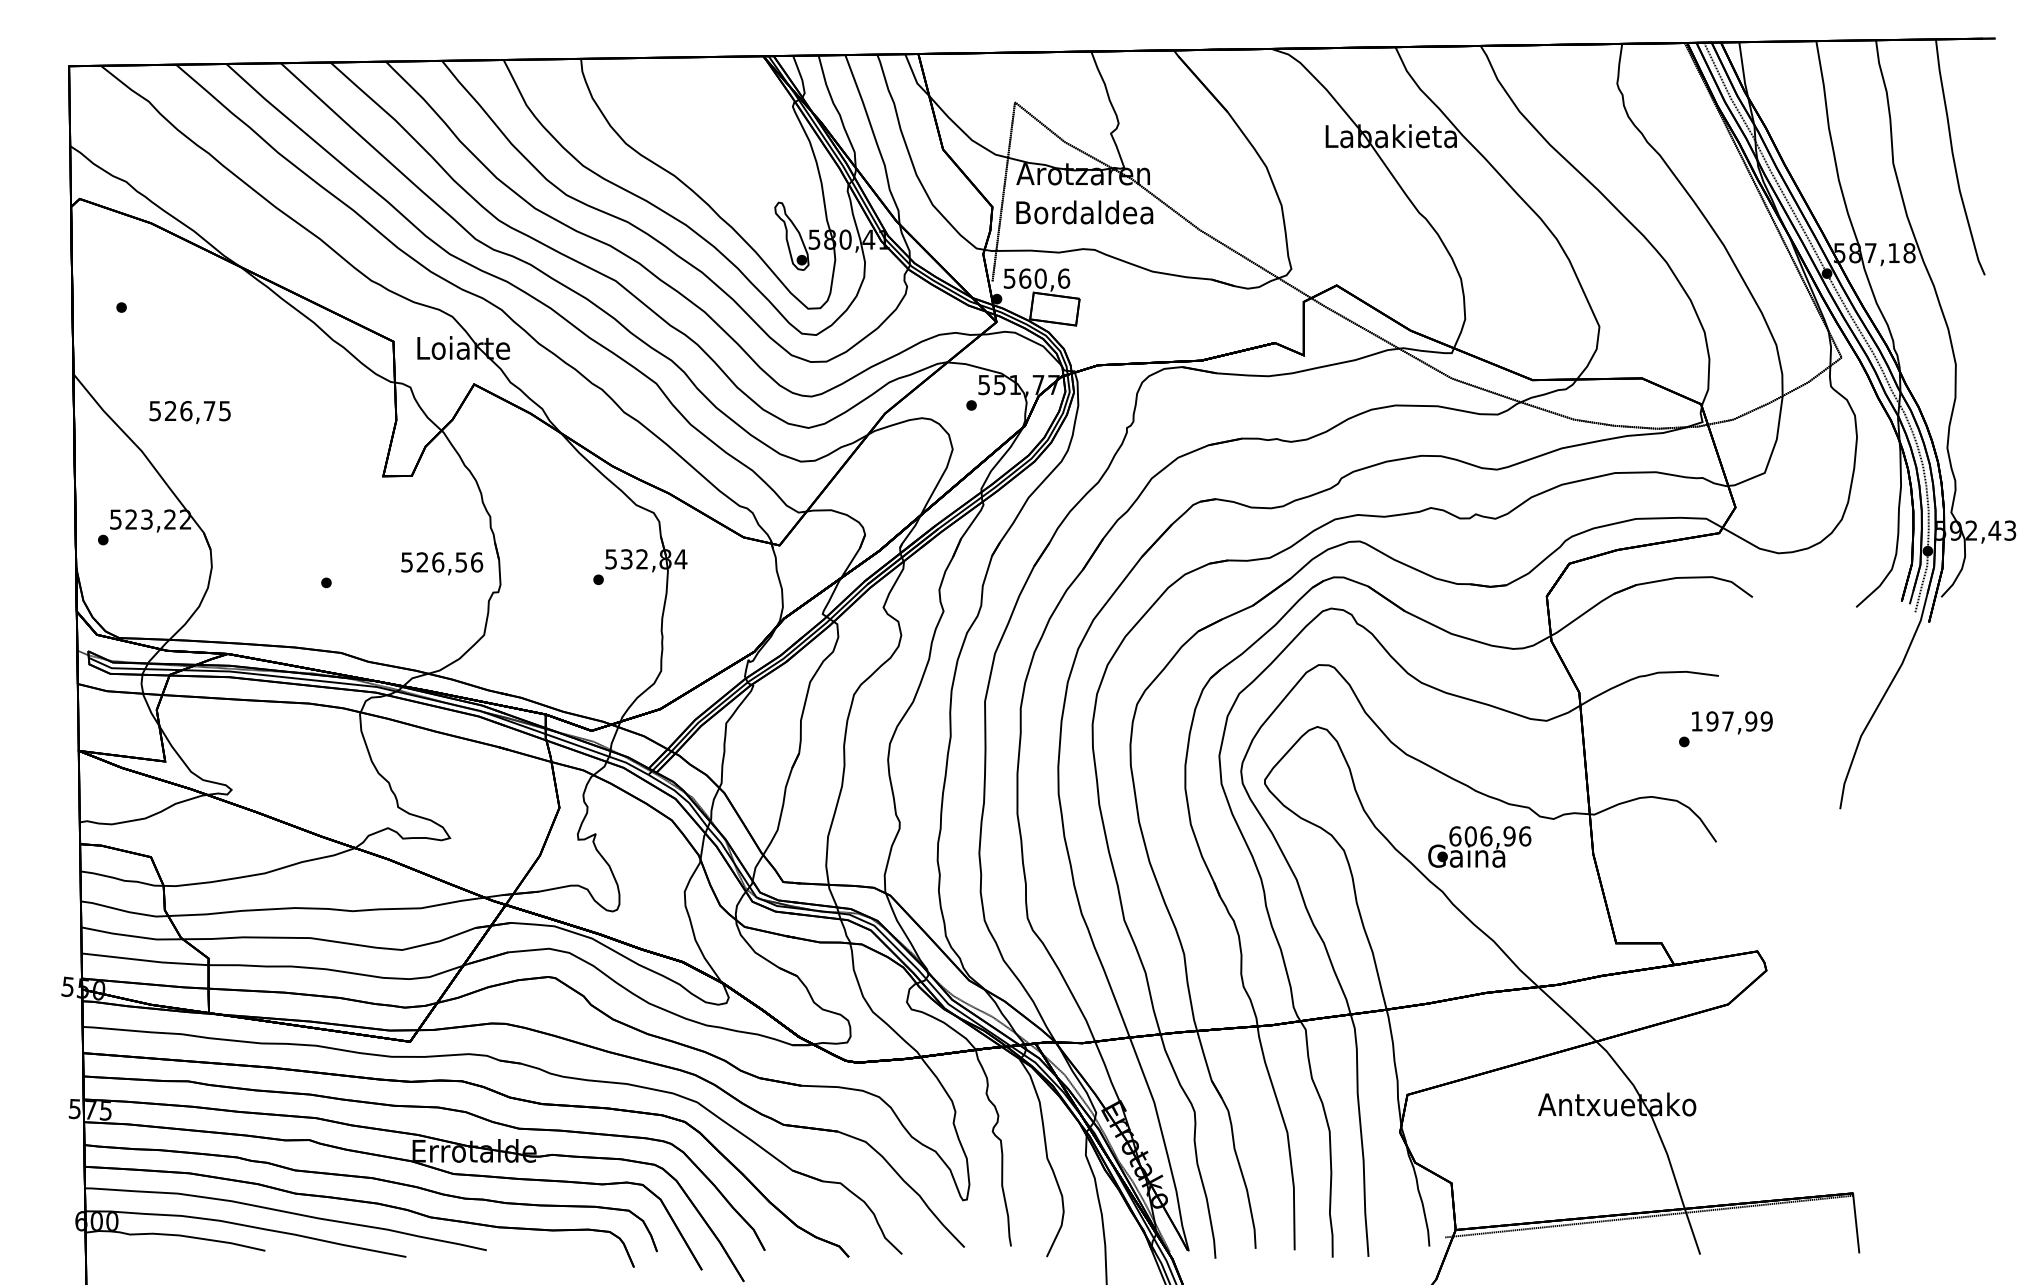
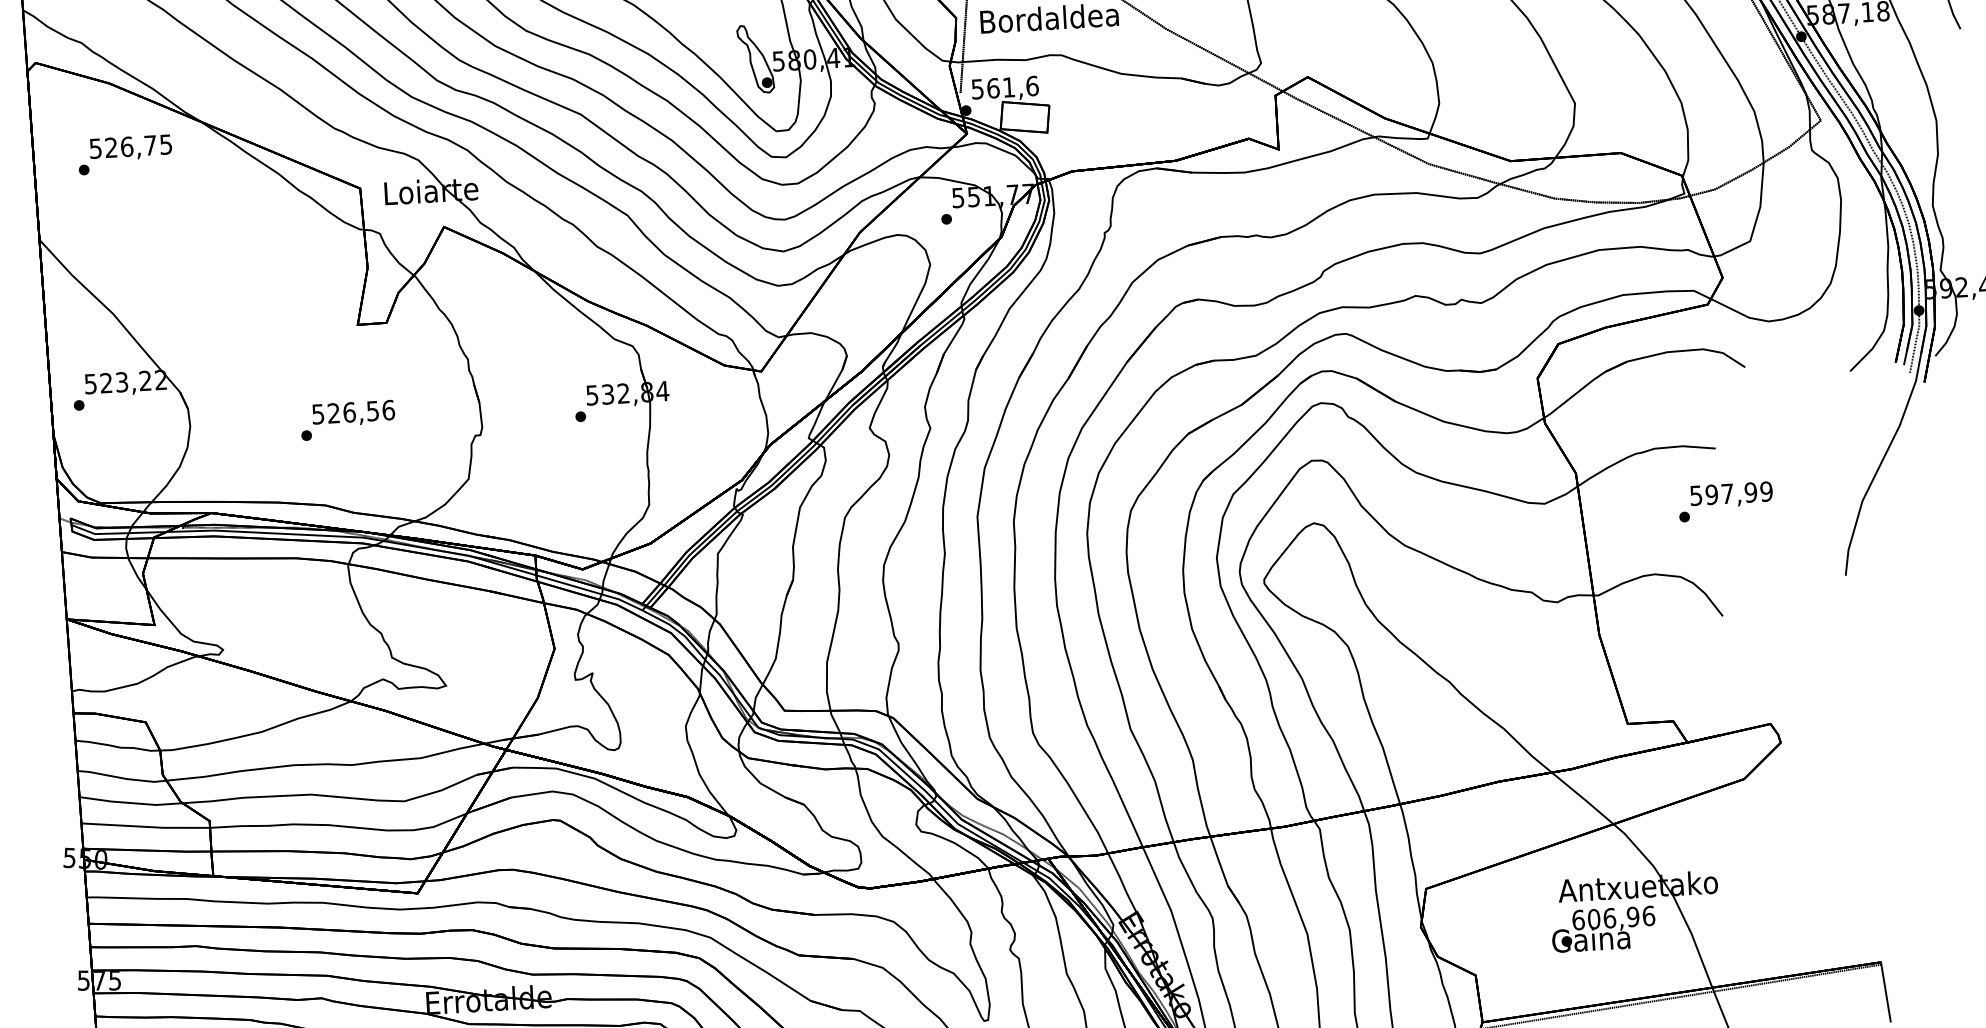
text: (1040, 278) -> (1008, 87), 560,6 -> 561,6
text: (189, 412) -> (130, 148), moved
text: (442, 563) -> (353, 413), moved
text: (1696, 721) -> (1695, 495), 197,99 -> 597,99
text: (1479, 846) -> (1603, 928), moved

